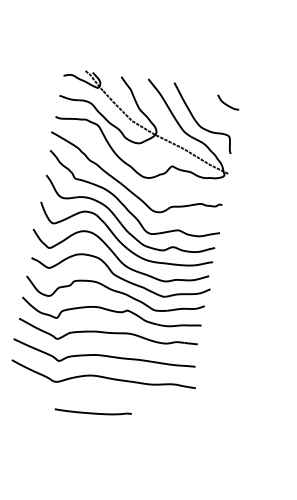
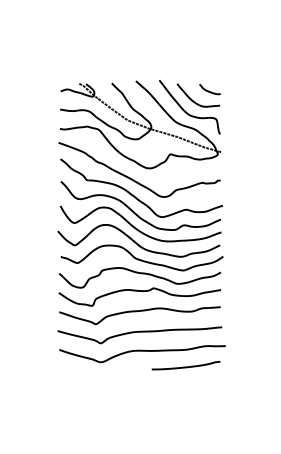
part: (209, 113) -> (195, 101), added
curve: (92, 412) -> (185, 366), moved

